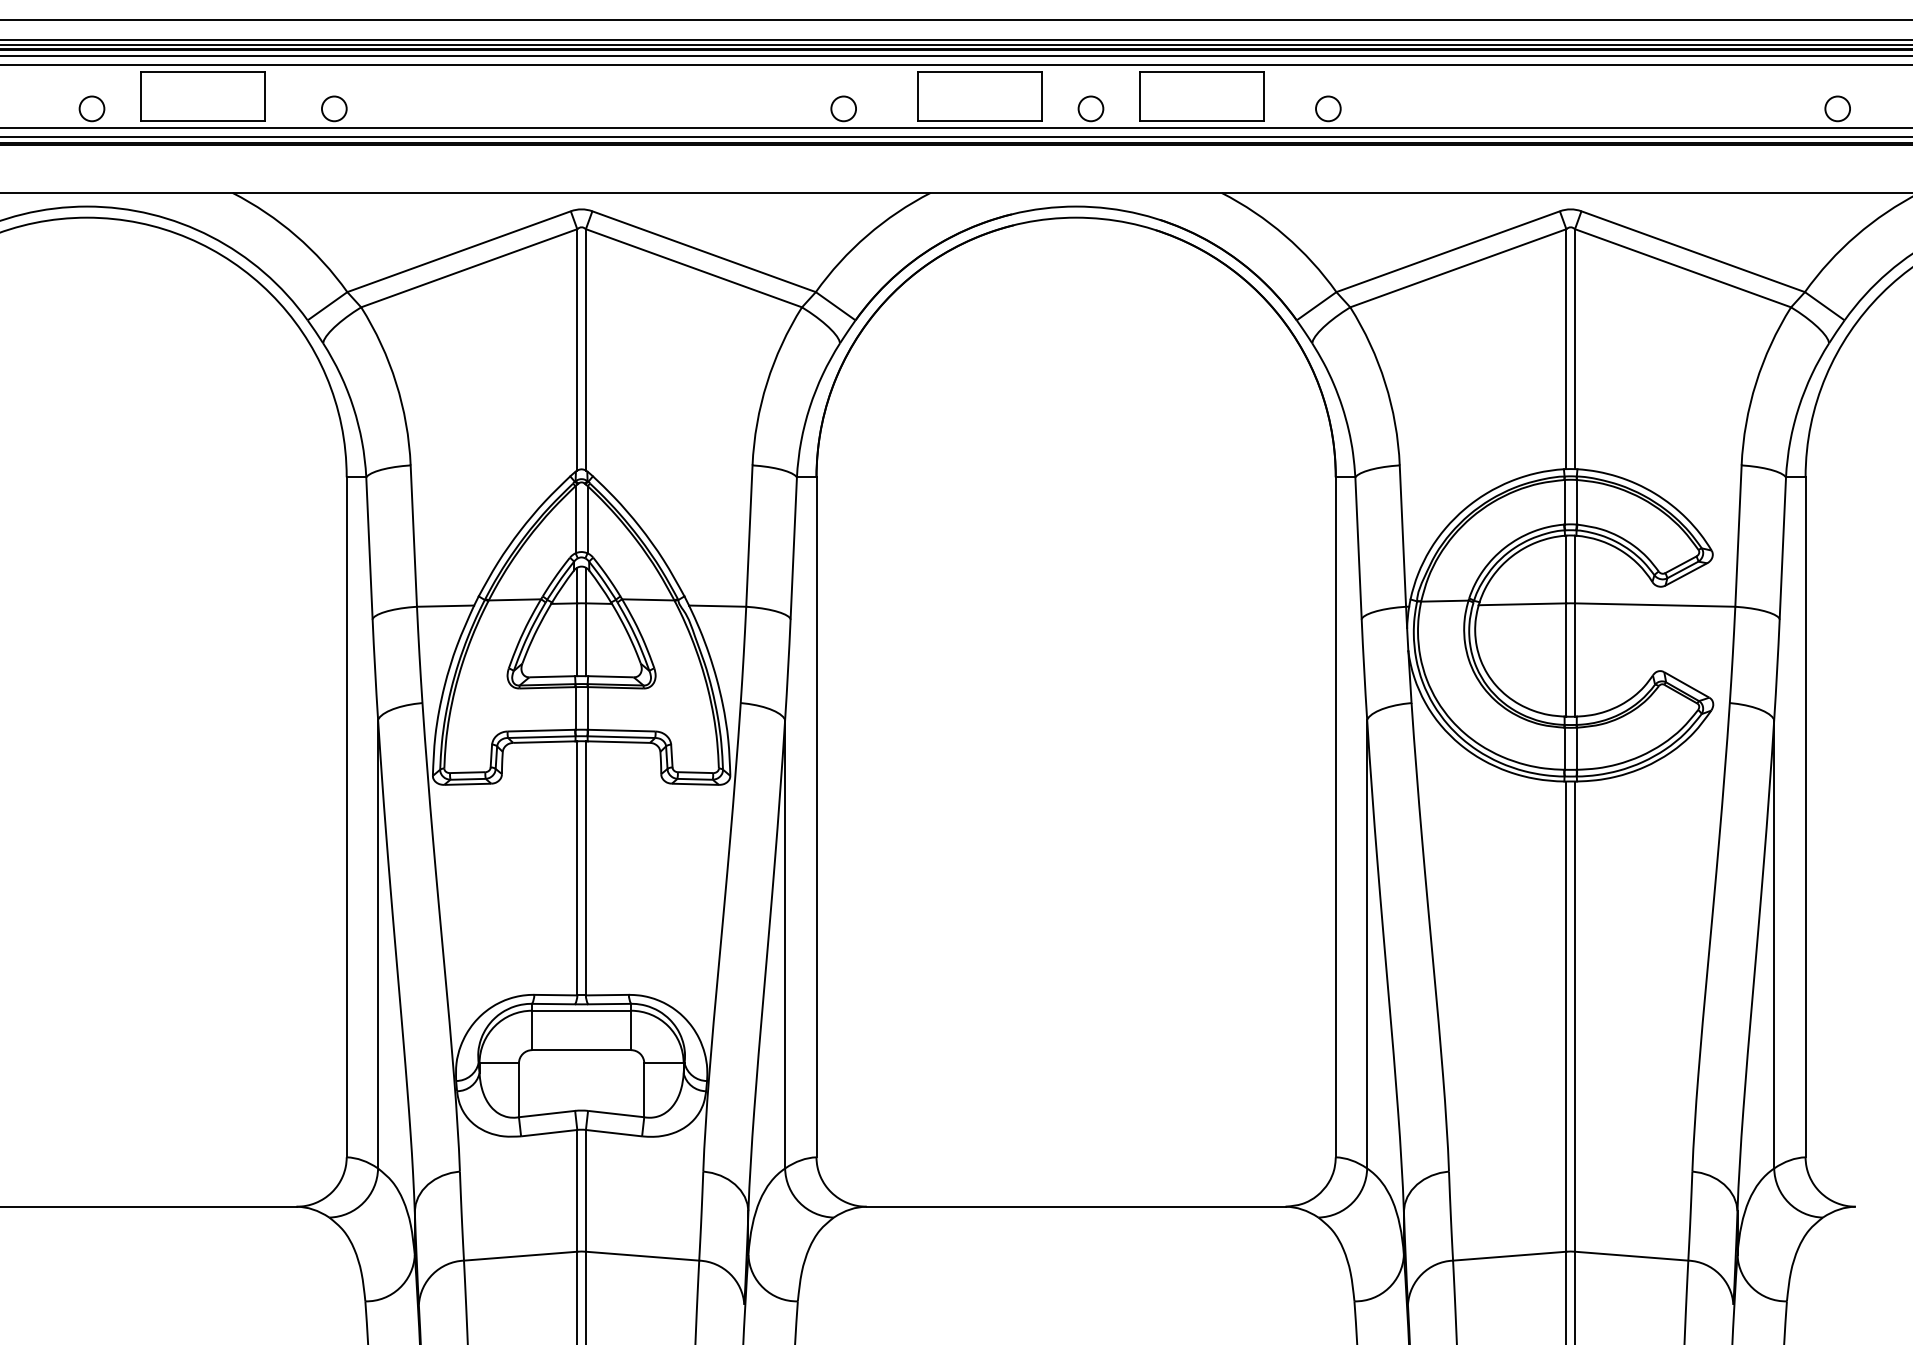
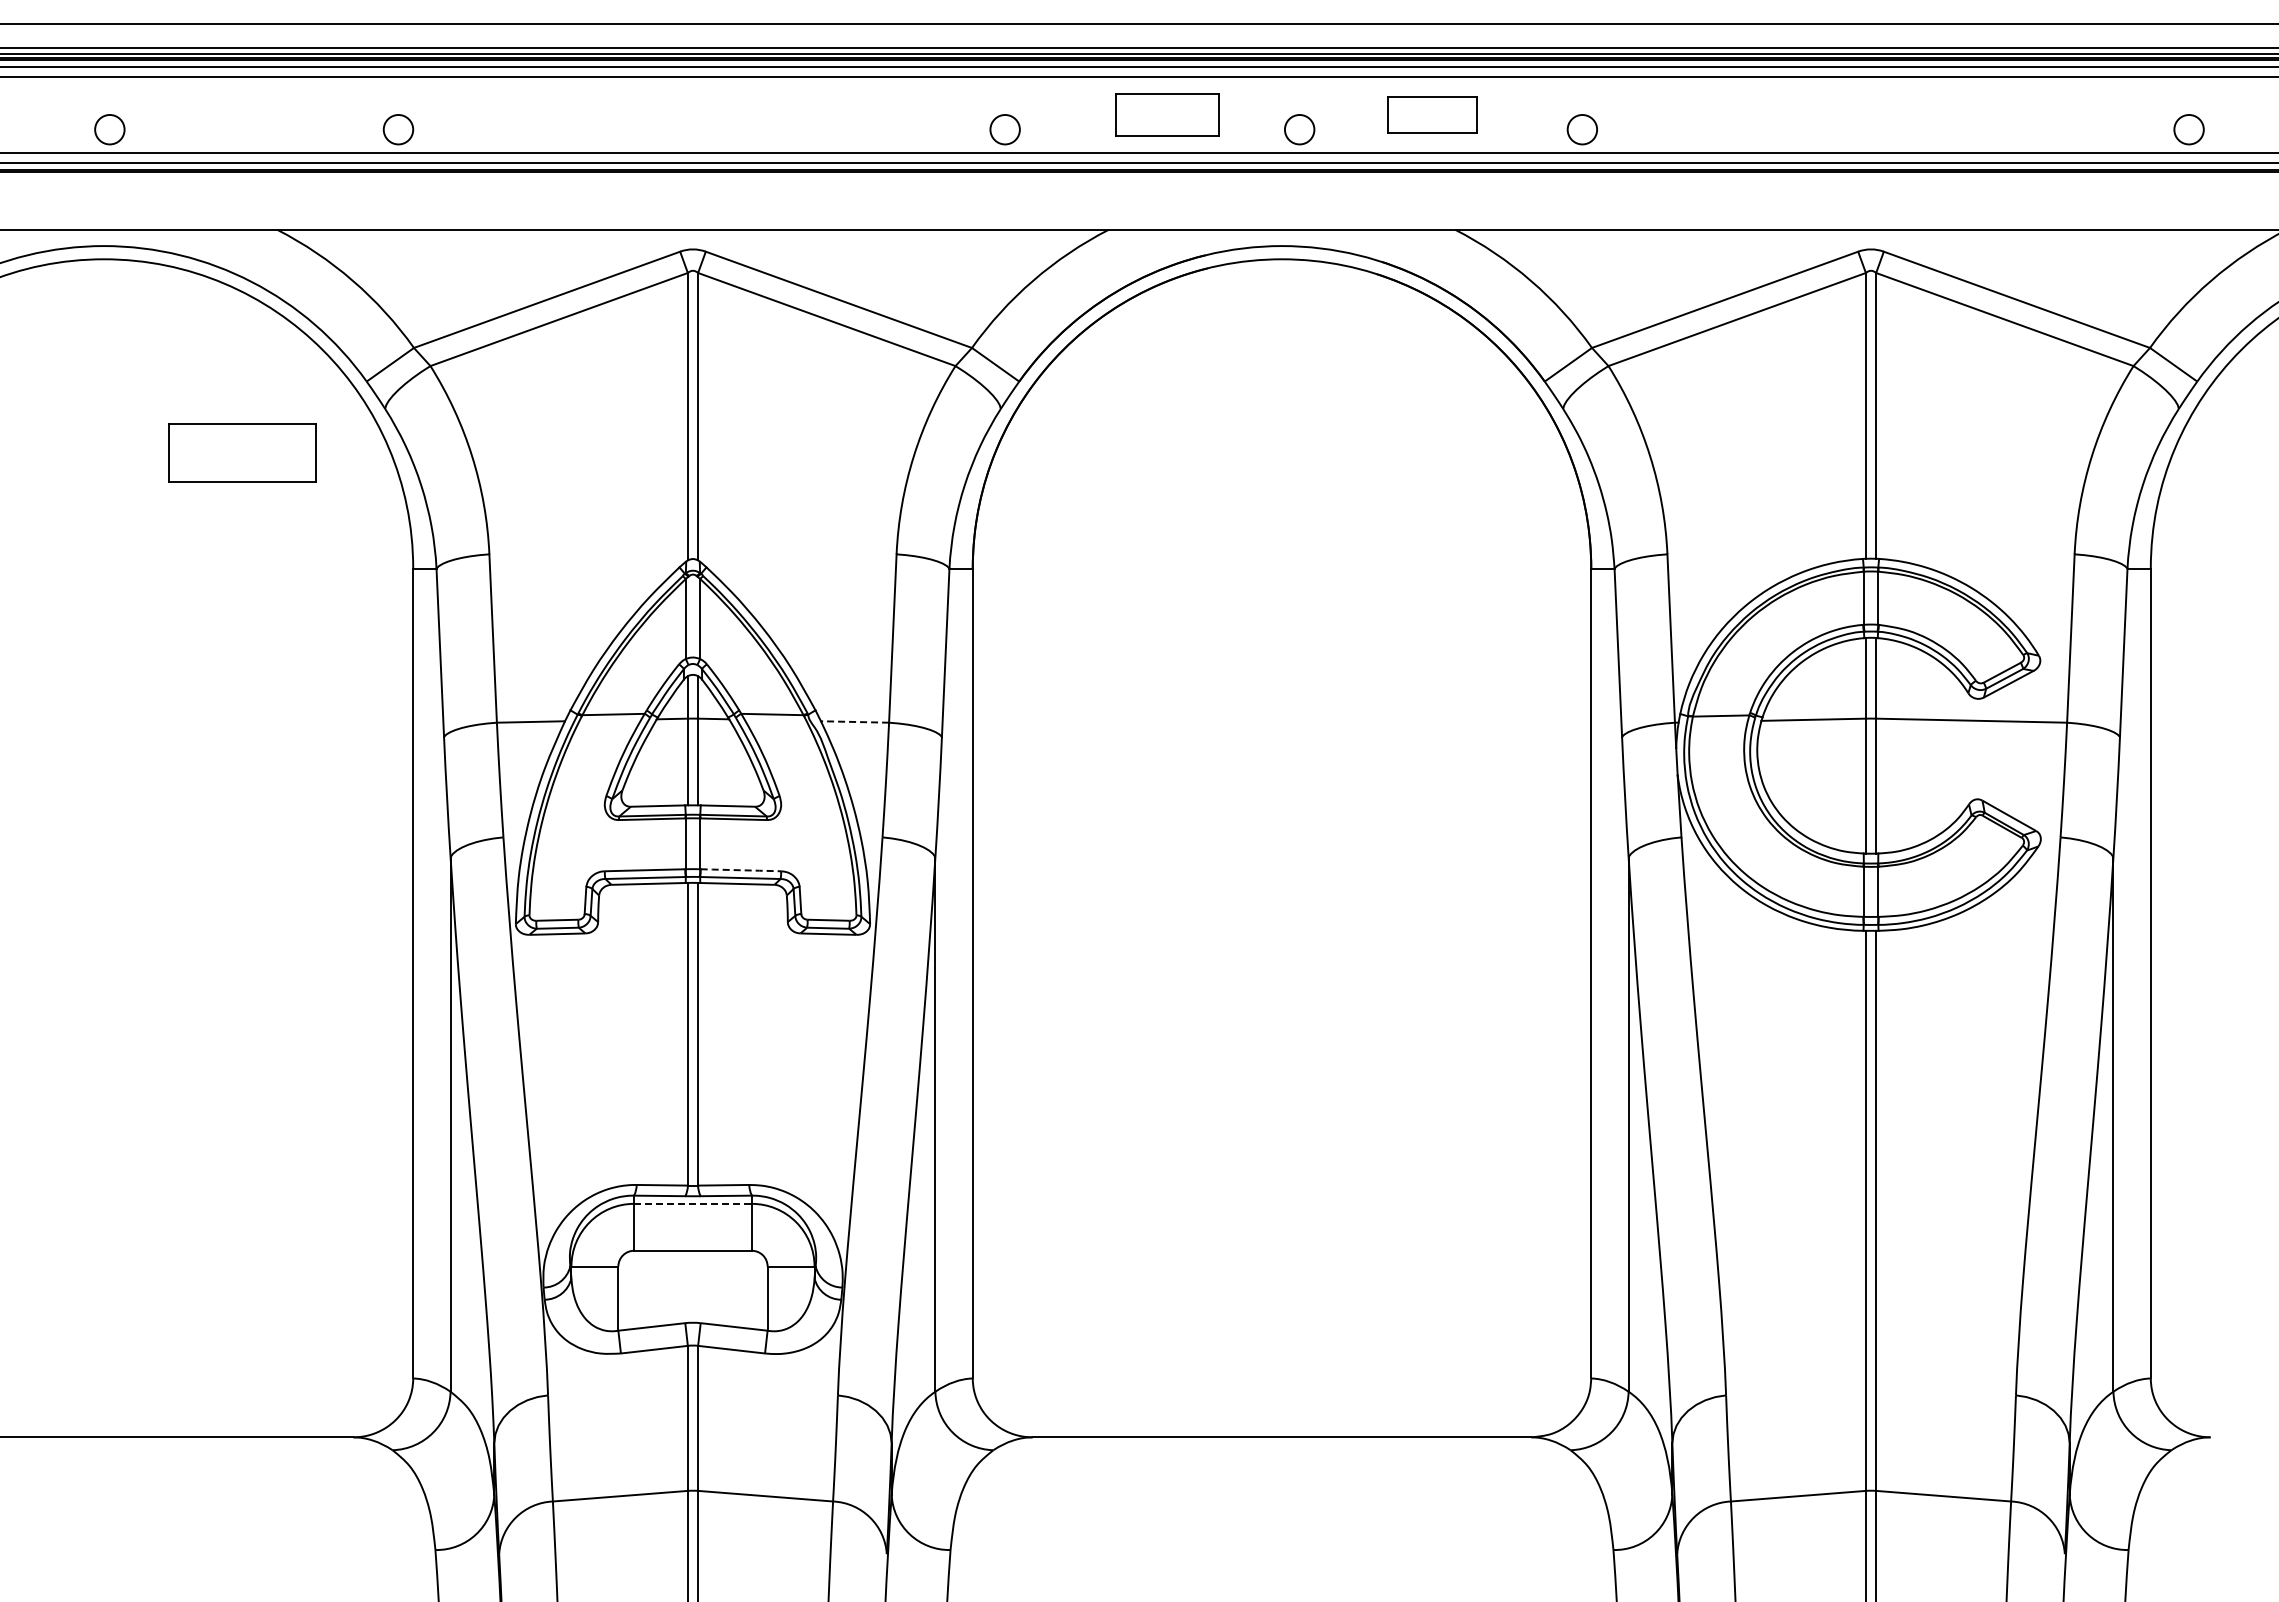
part: (203, 96) -> (242, 452), moved
part: (980, 96) -> (1167, 114), size x0.7
part: (1202, 96) -> (1432, 114), size x0.6
line: (717, 605) -> (854, 721), solid -> dashed
line: (622, 730) -> (741, 870), solid -> dashed
line: (582, 1010) -> (693, 1203), solid -> dashed

